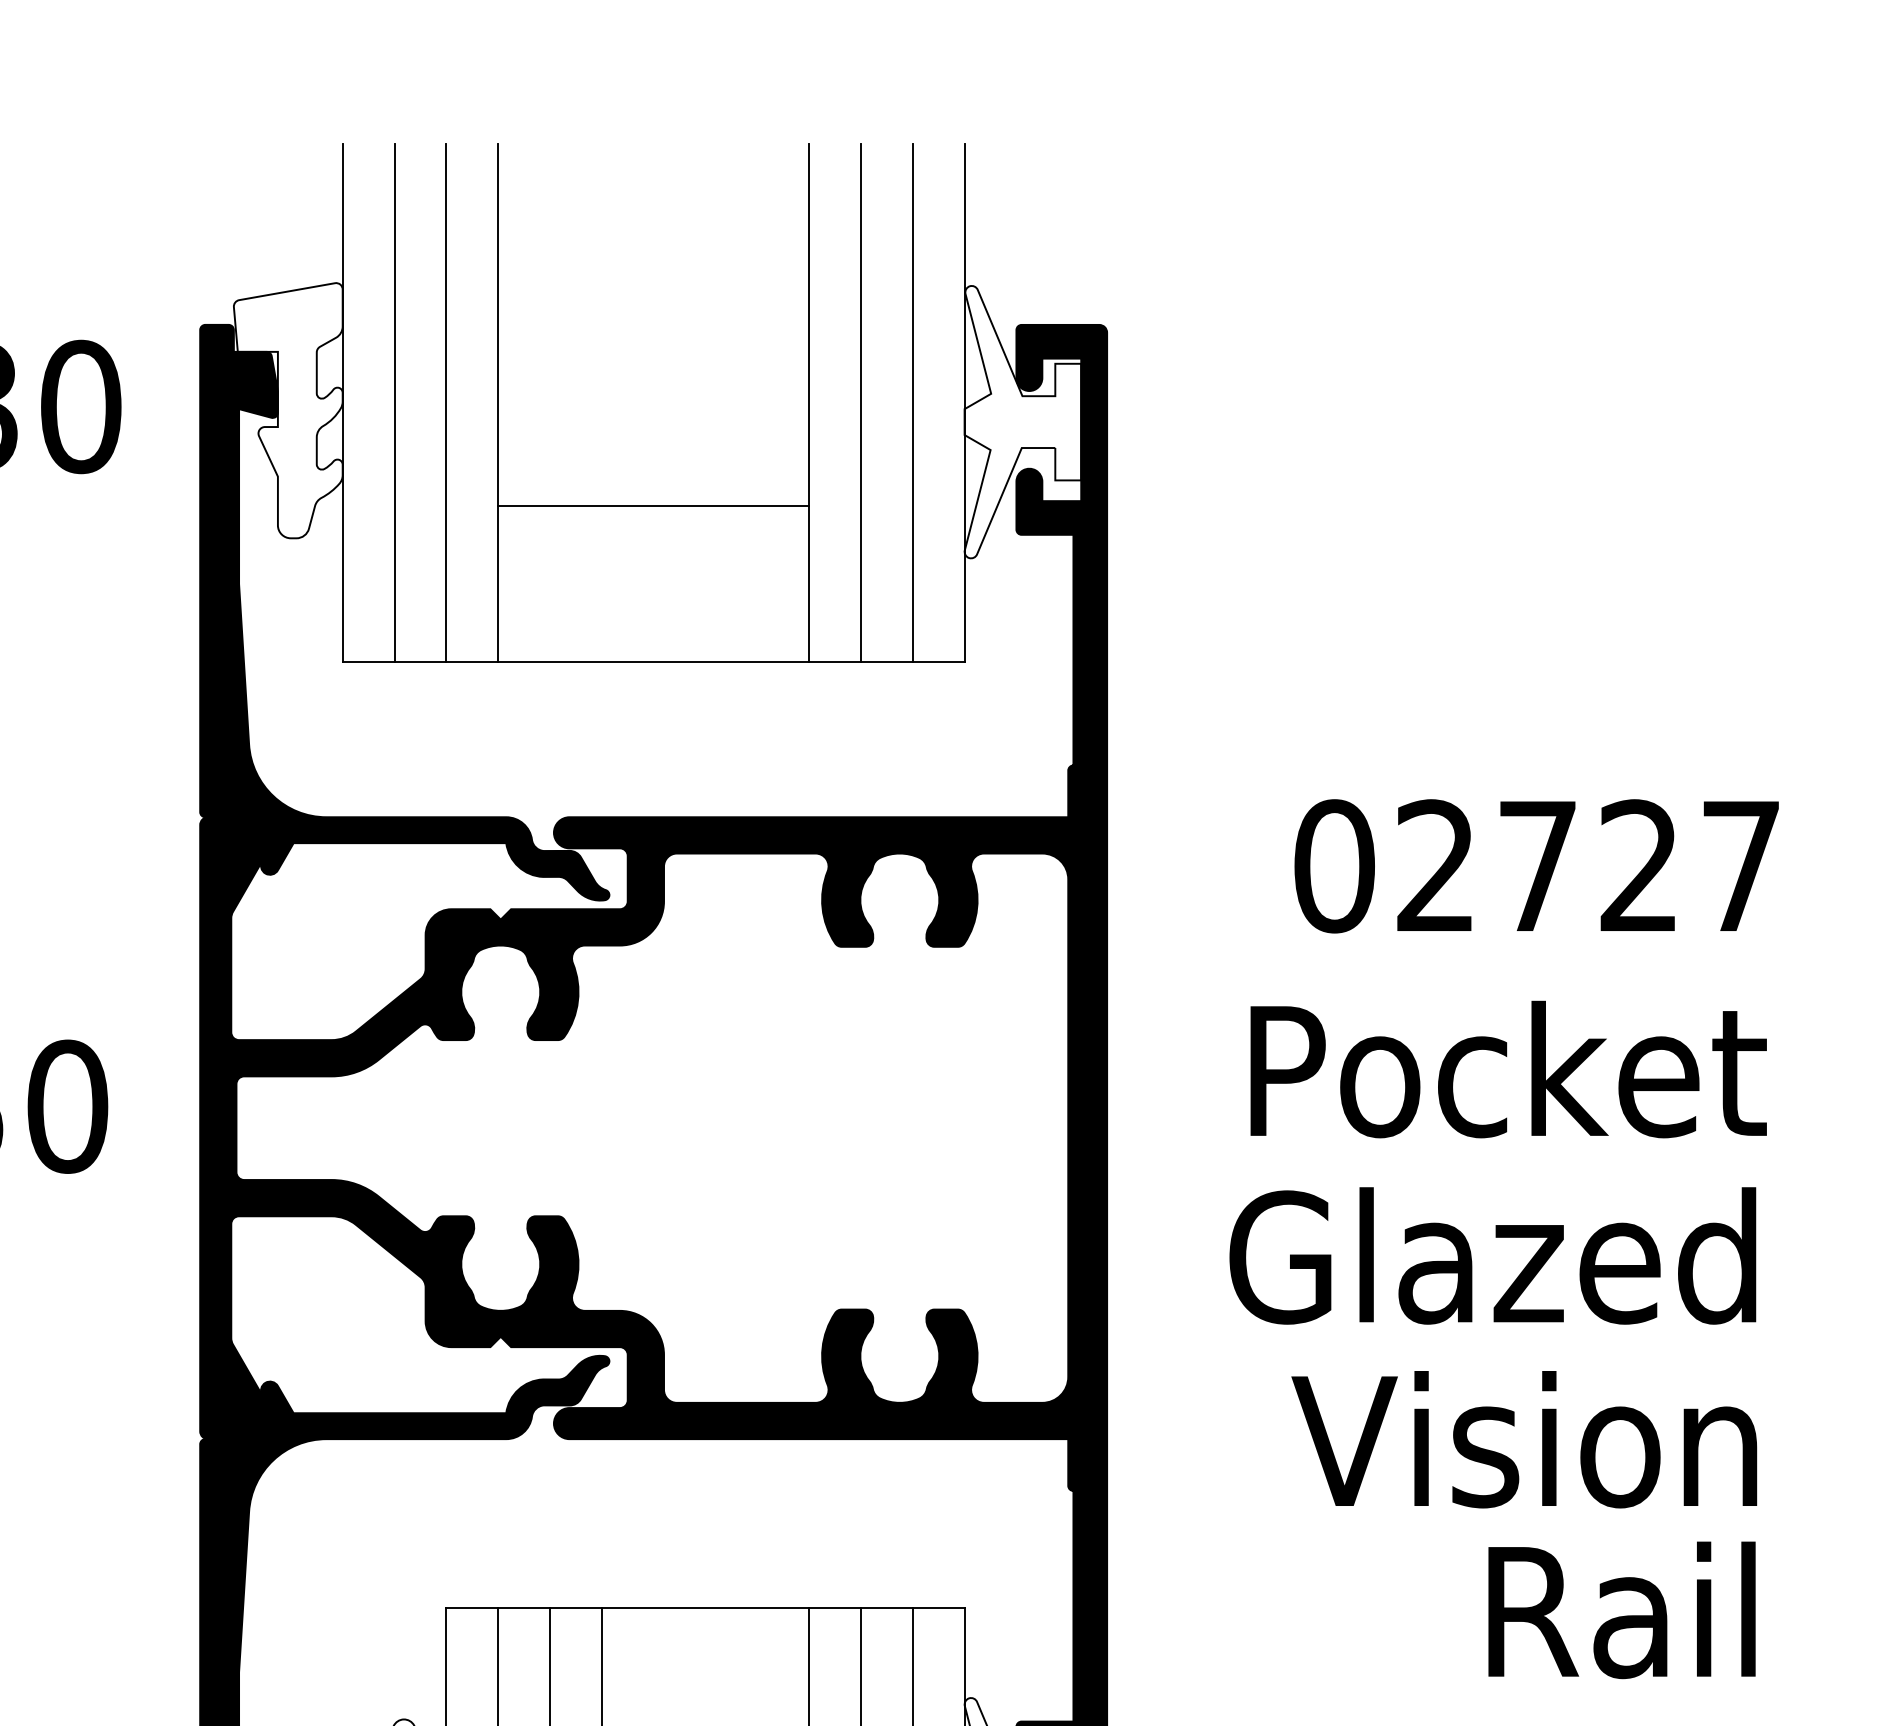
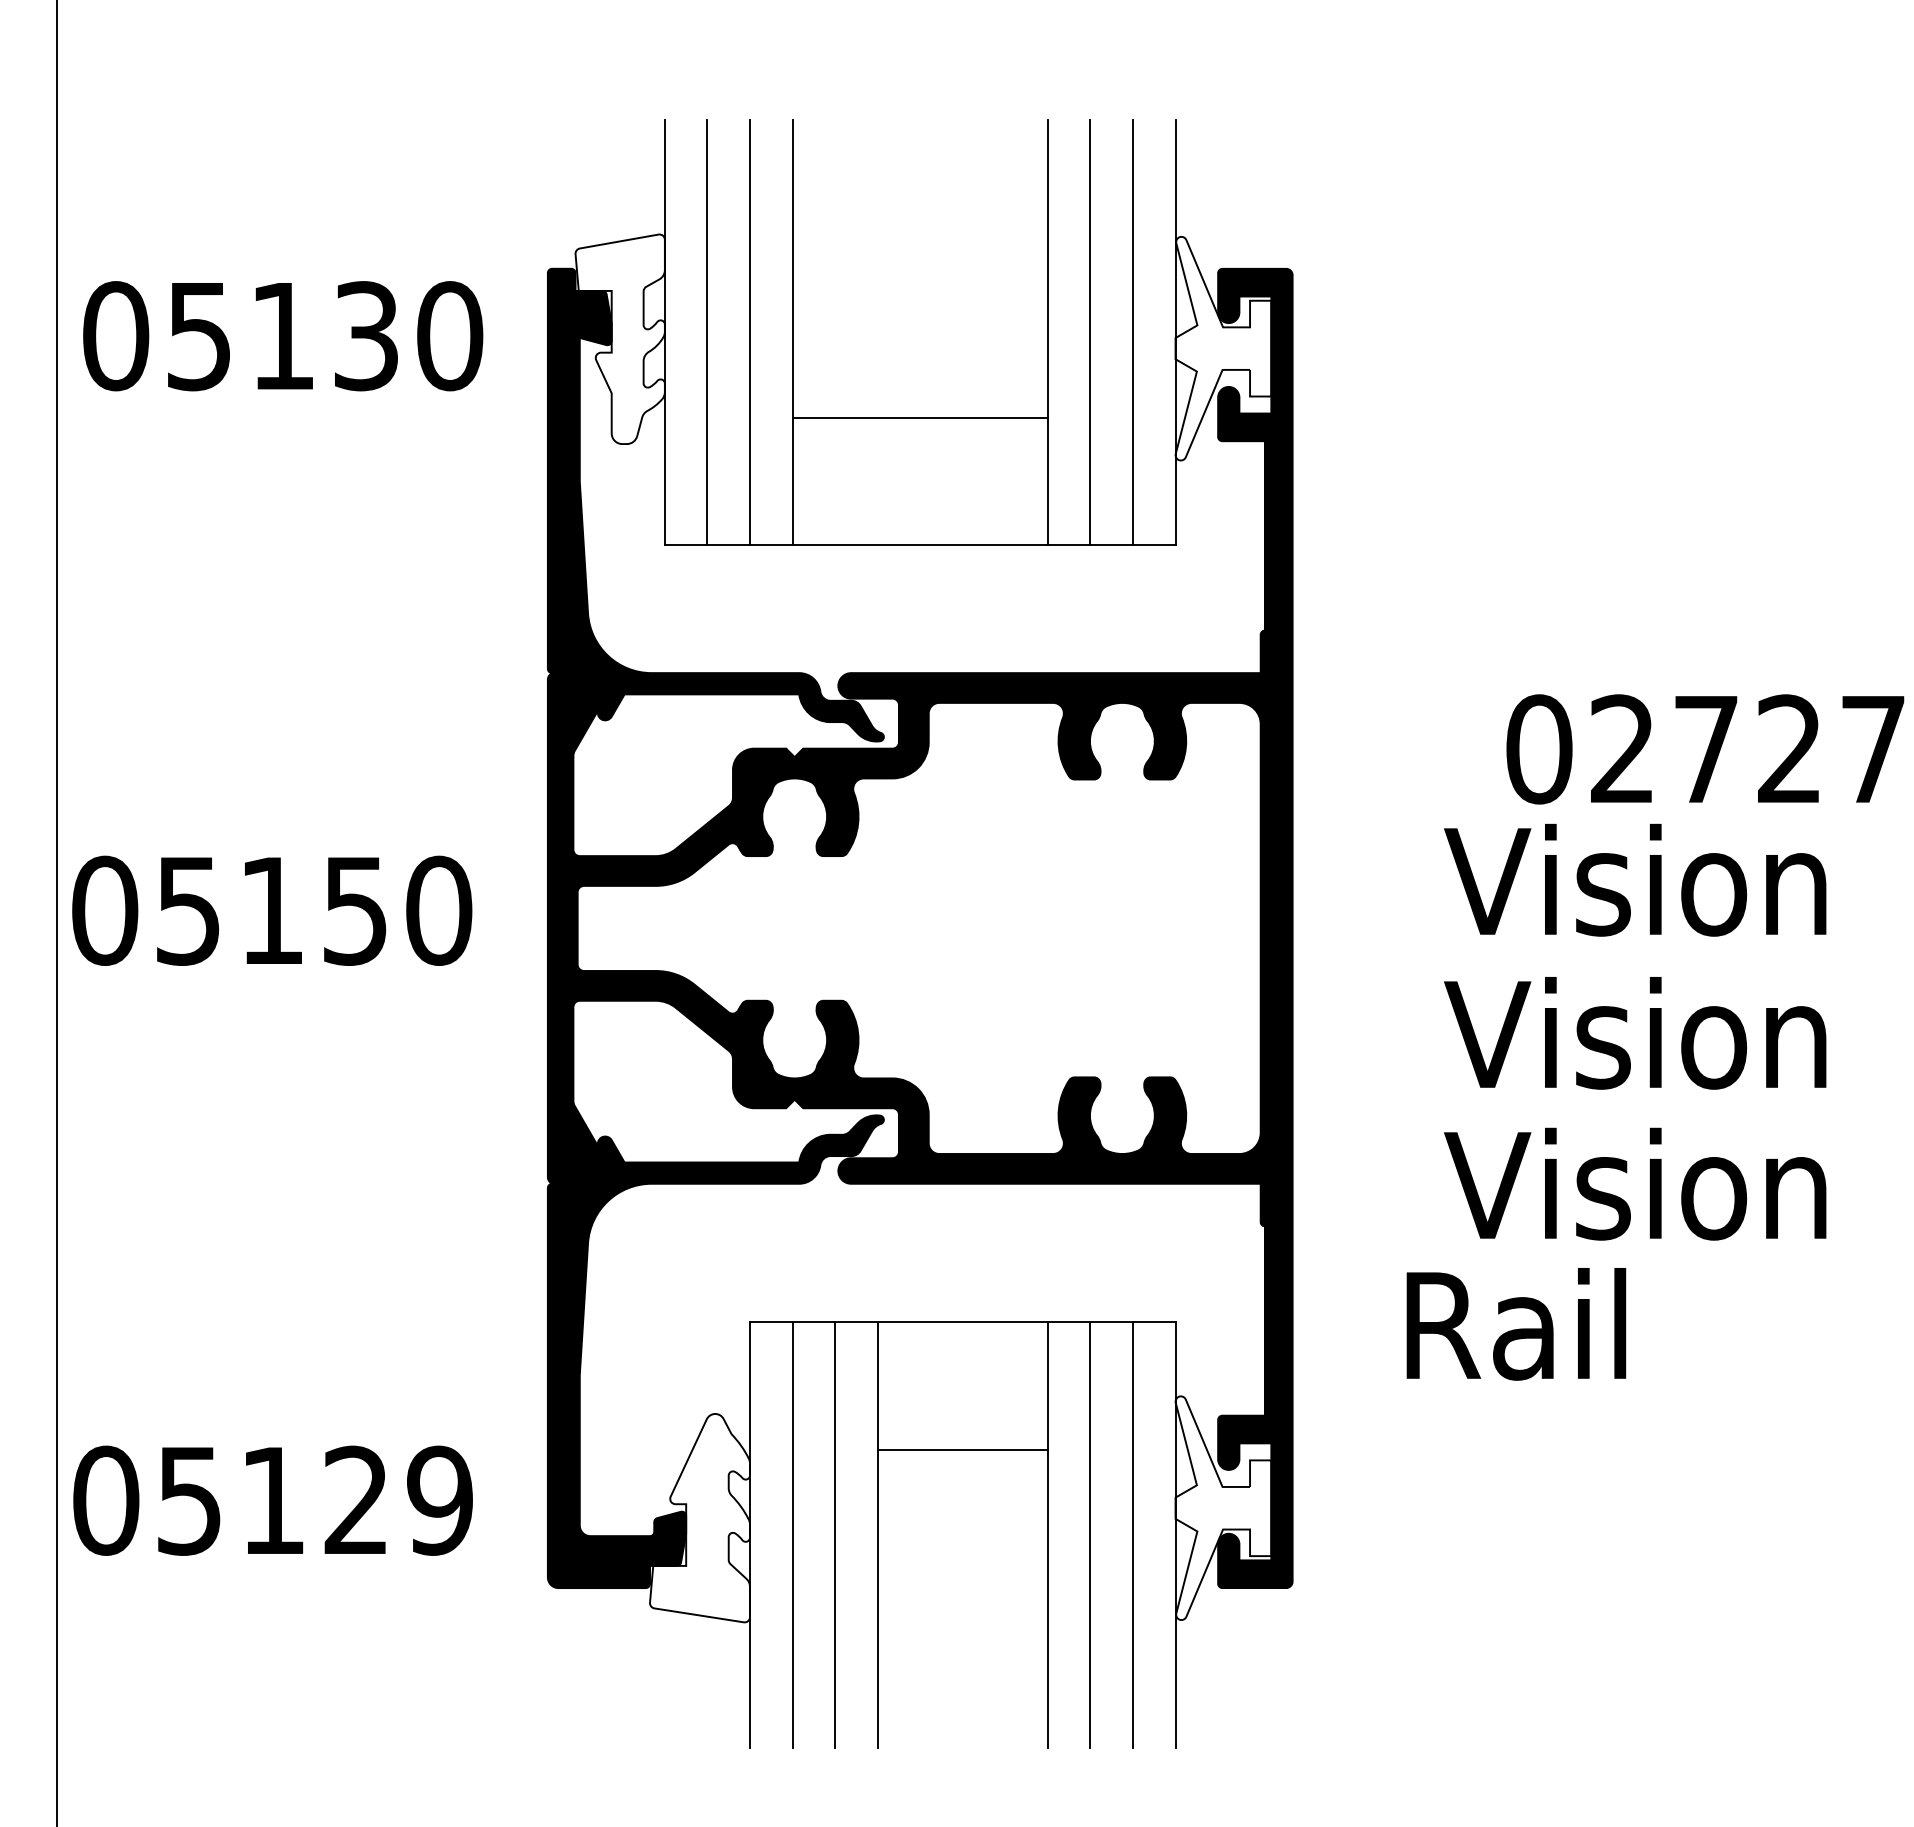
text: (1536, 866) -> (1705, 749), moved
text: (1508, 1068) -> (1622, 879), Pocket -> Vision
text: (1493, 1256) -> (1609, 1033), Glazed -> Vision
text: (1622, 1610) -> (1516, 1324), moved

